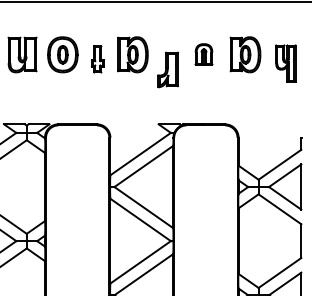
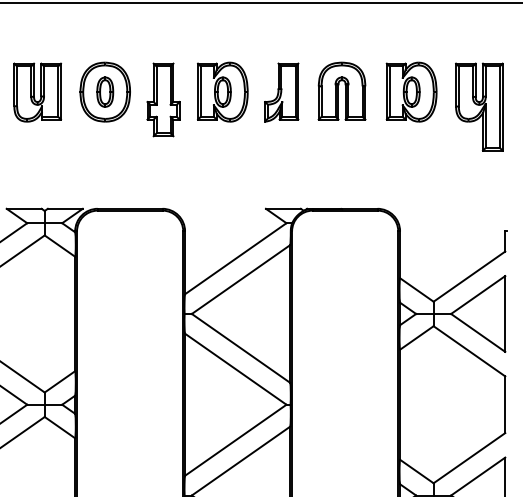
part: (203, 54) -> (341, 91), size x1.67
part: (97, 59) -> (163, 100), size x1.67
part: (285, 63) -> (478, 106), size x1.43
part: (167, 69) -> (280, 91), moved

